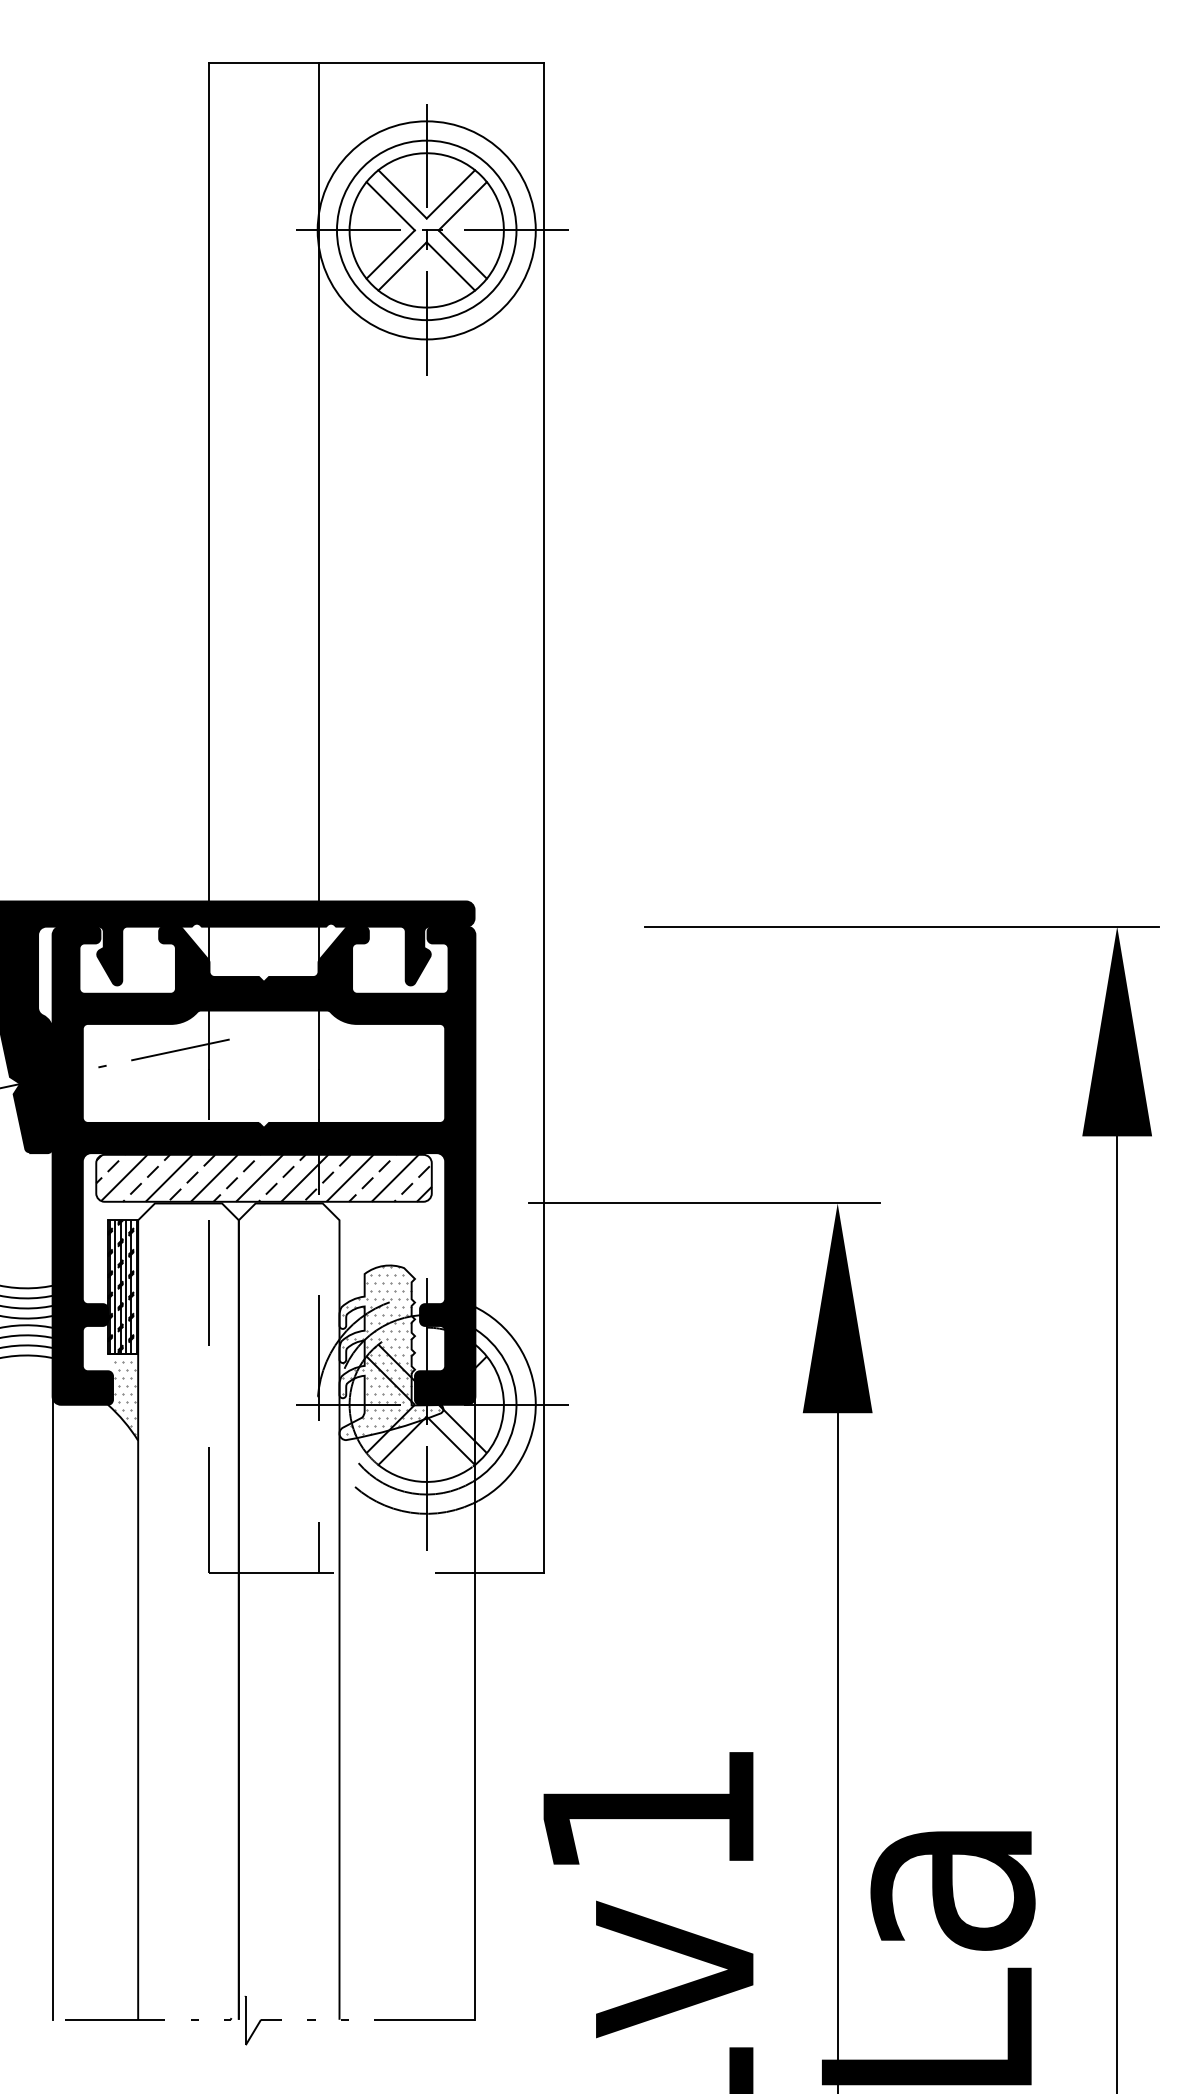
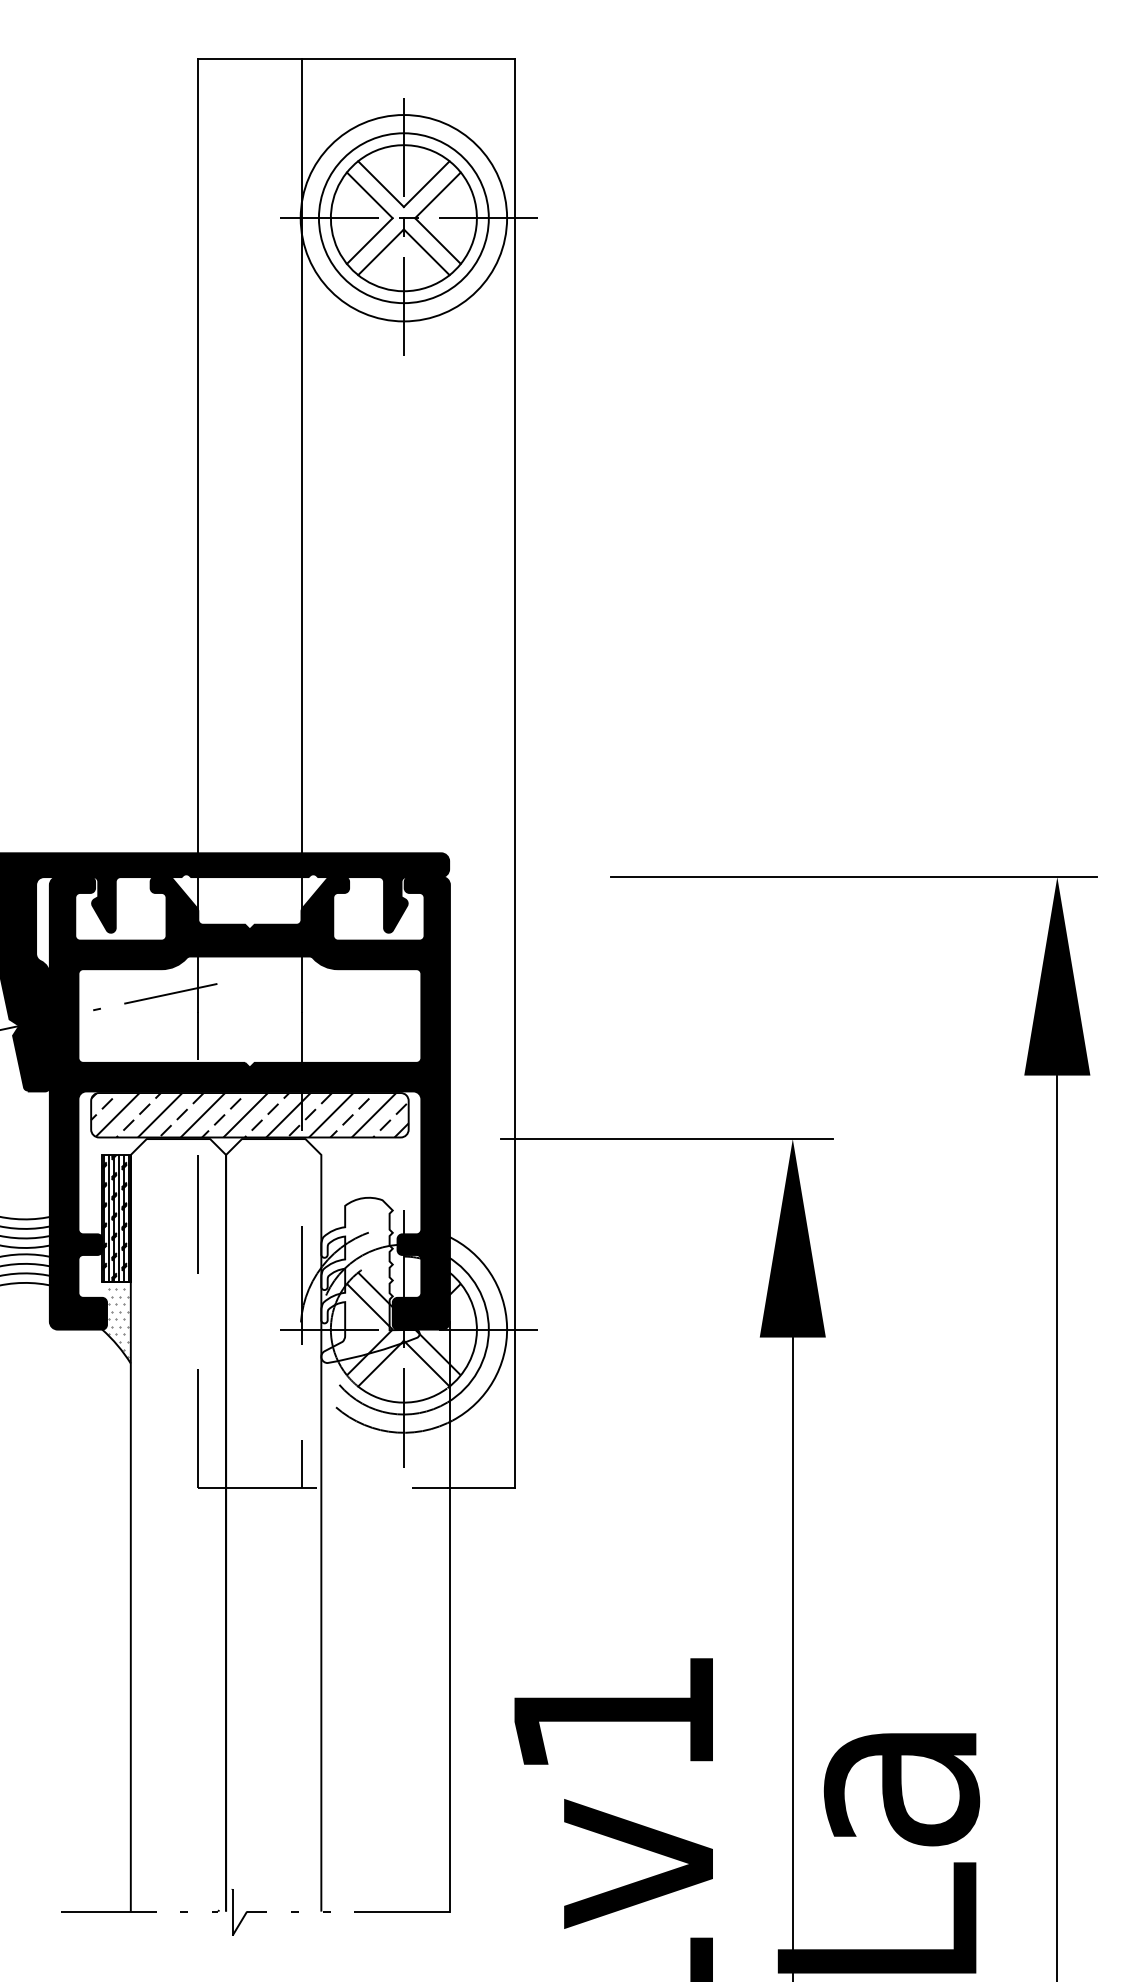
hatch: (390, 1349) -> (369, 1277), removed
line: (52, 1707) -> (49, 1616), removed

